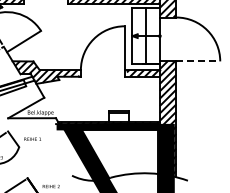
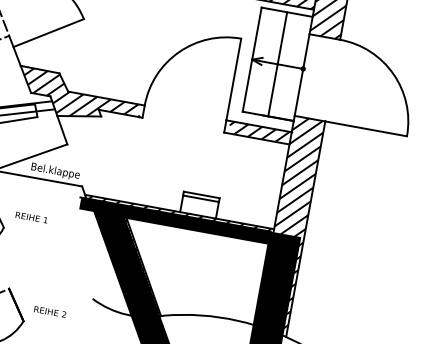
line: (198, 61) -> (366, 129), dashed -> solid

